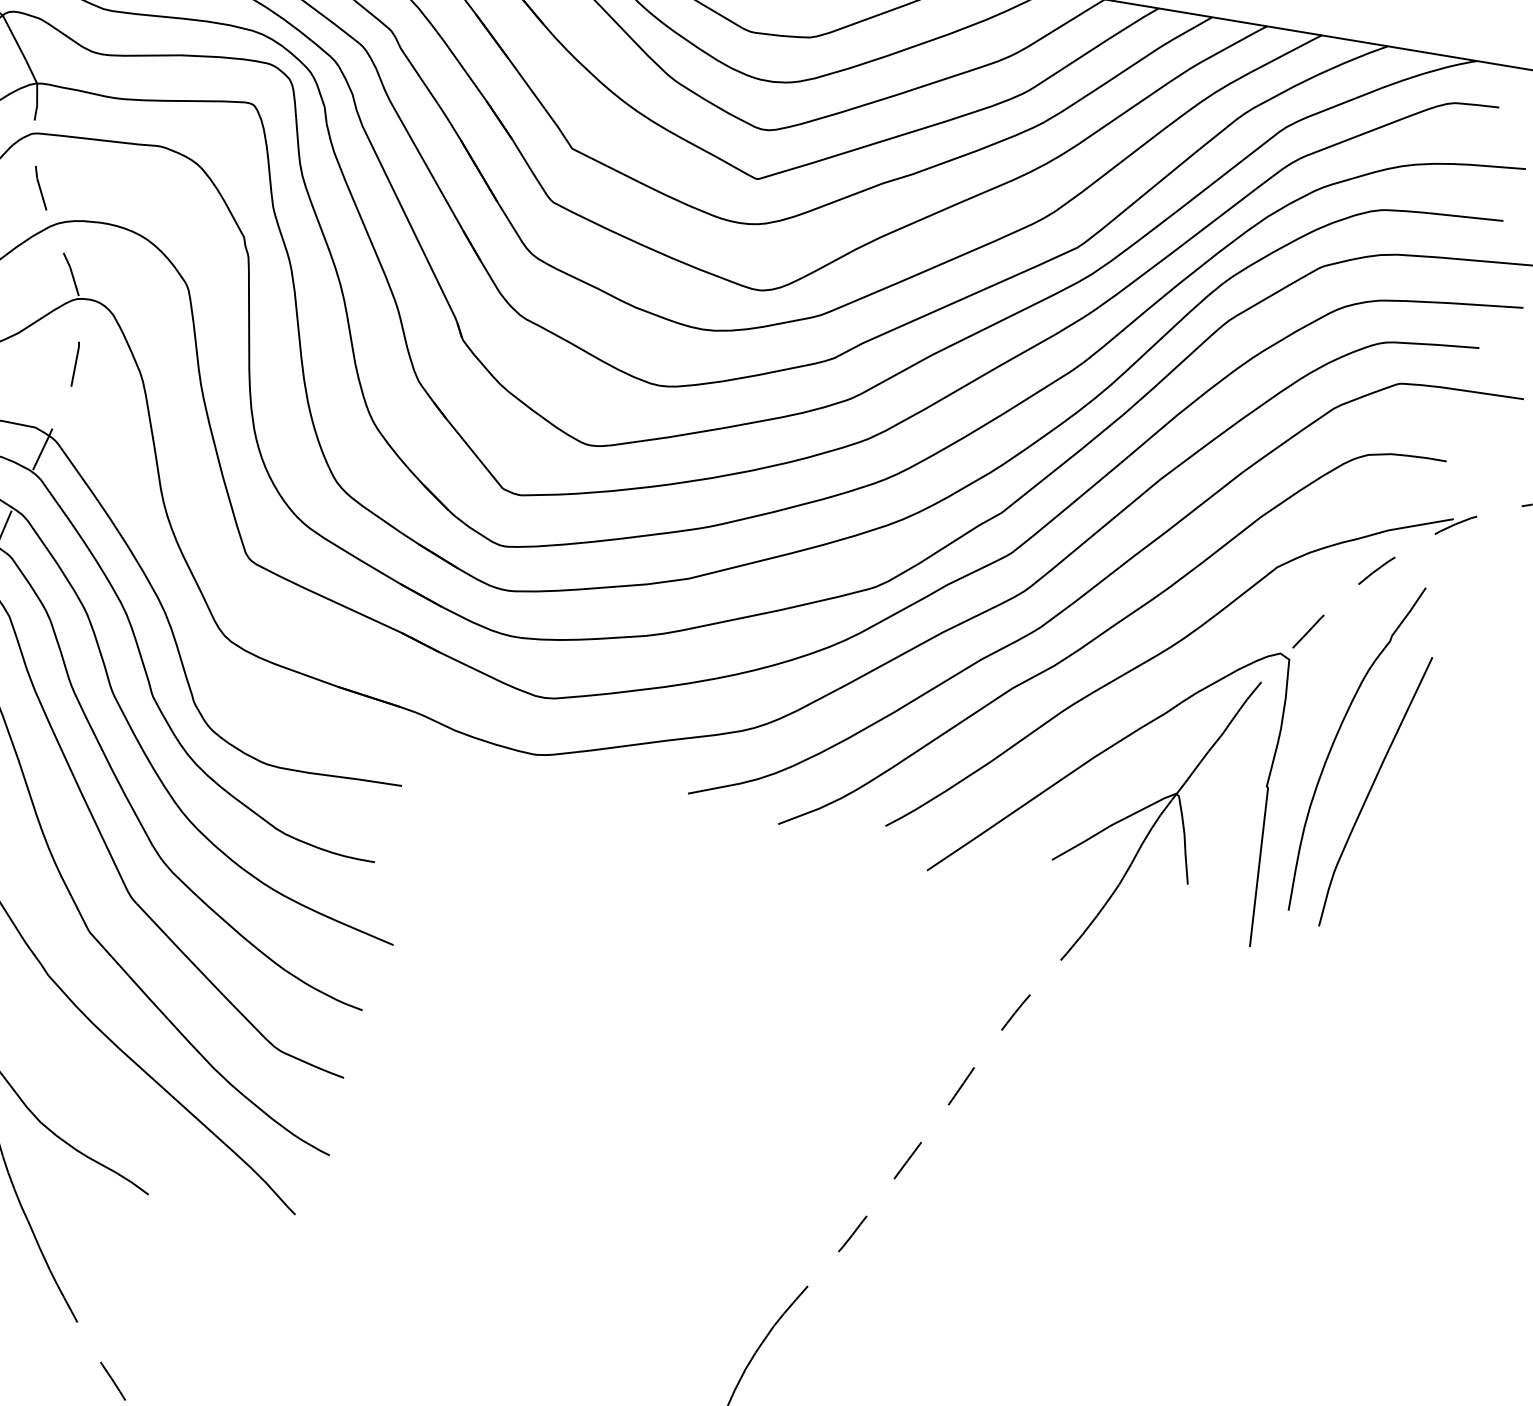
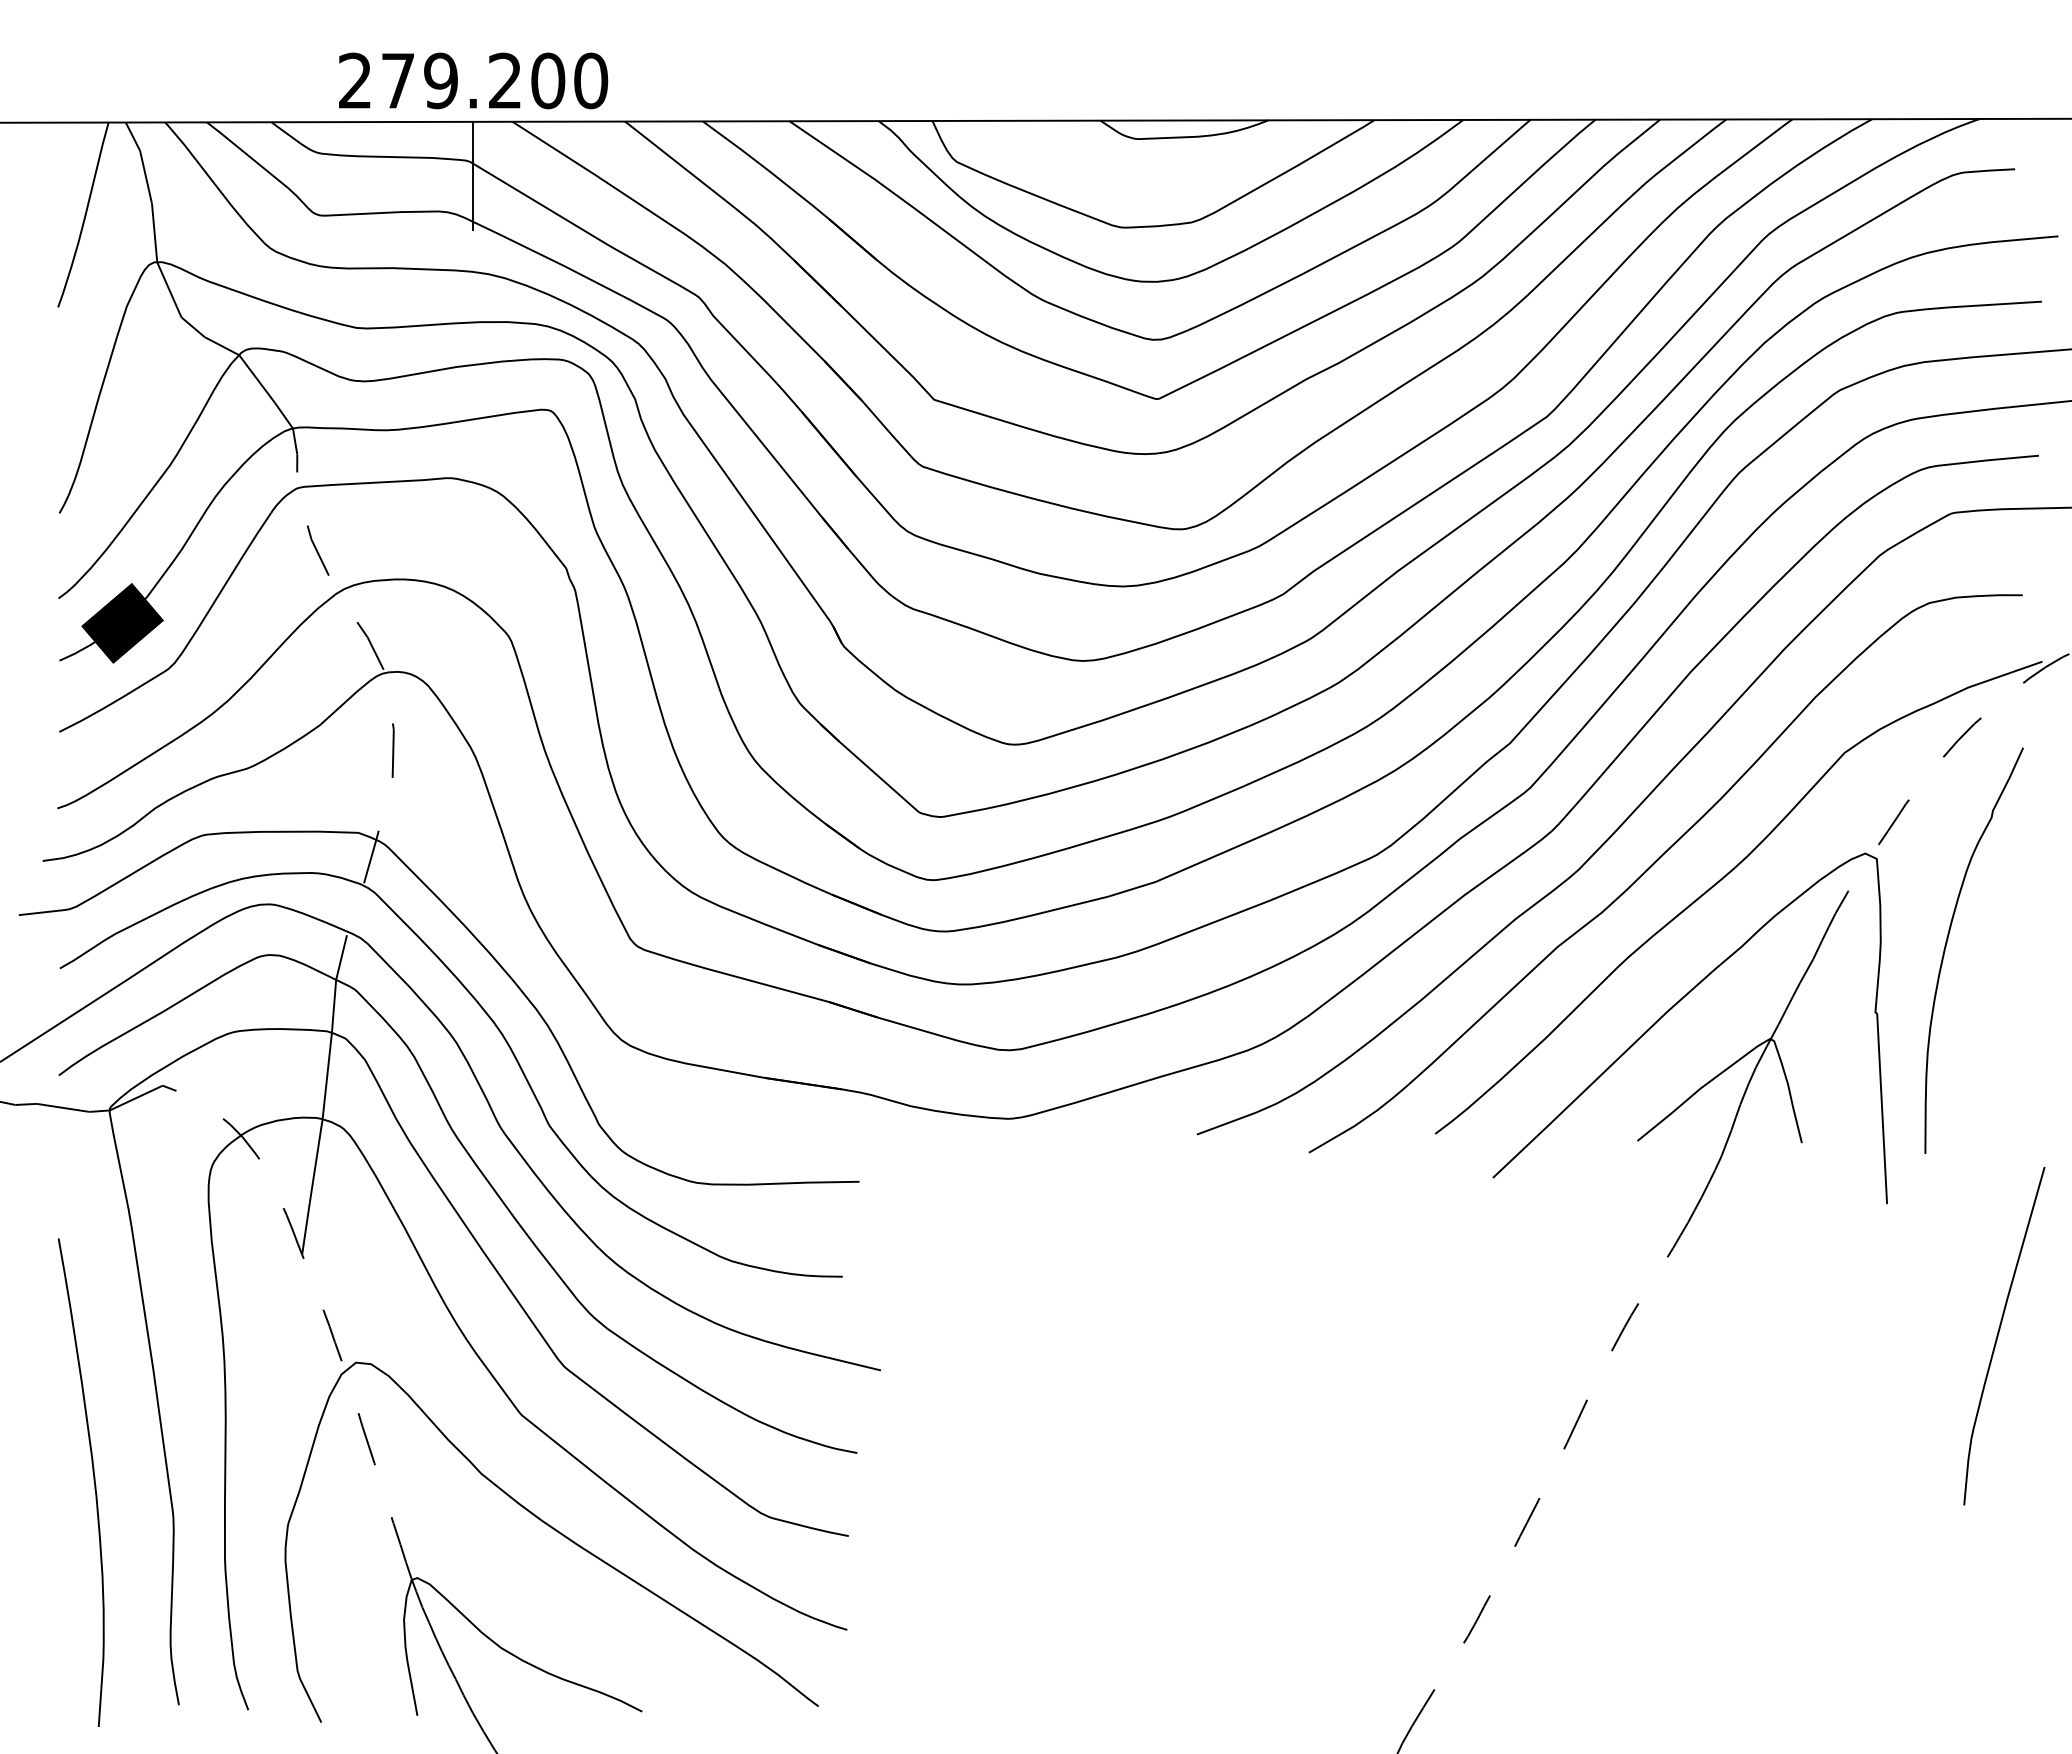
curve: (1372, 788) -> (1999, 1333), moved

